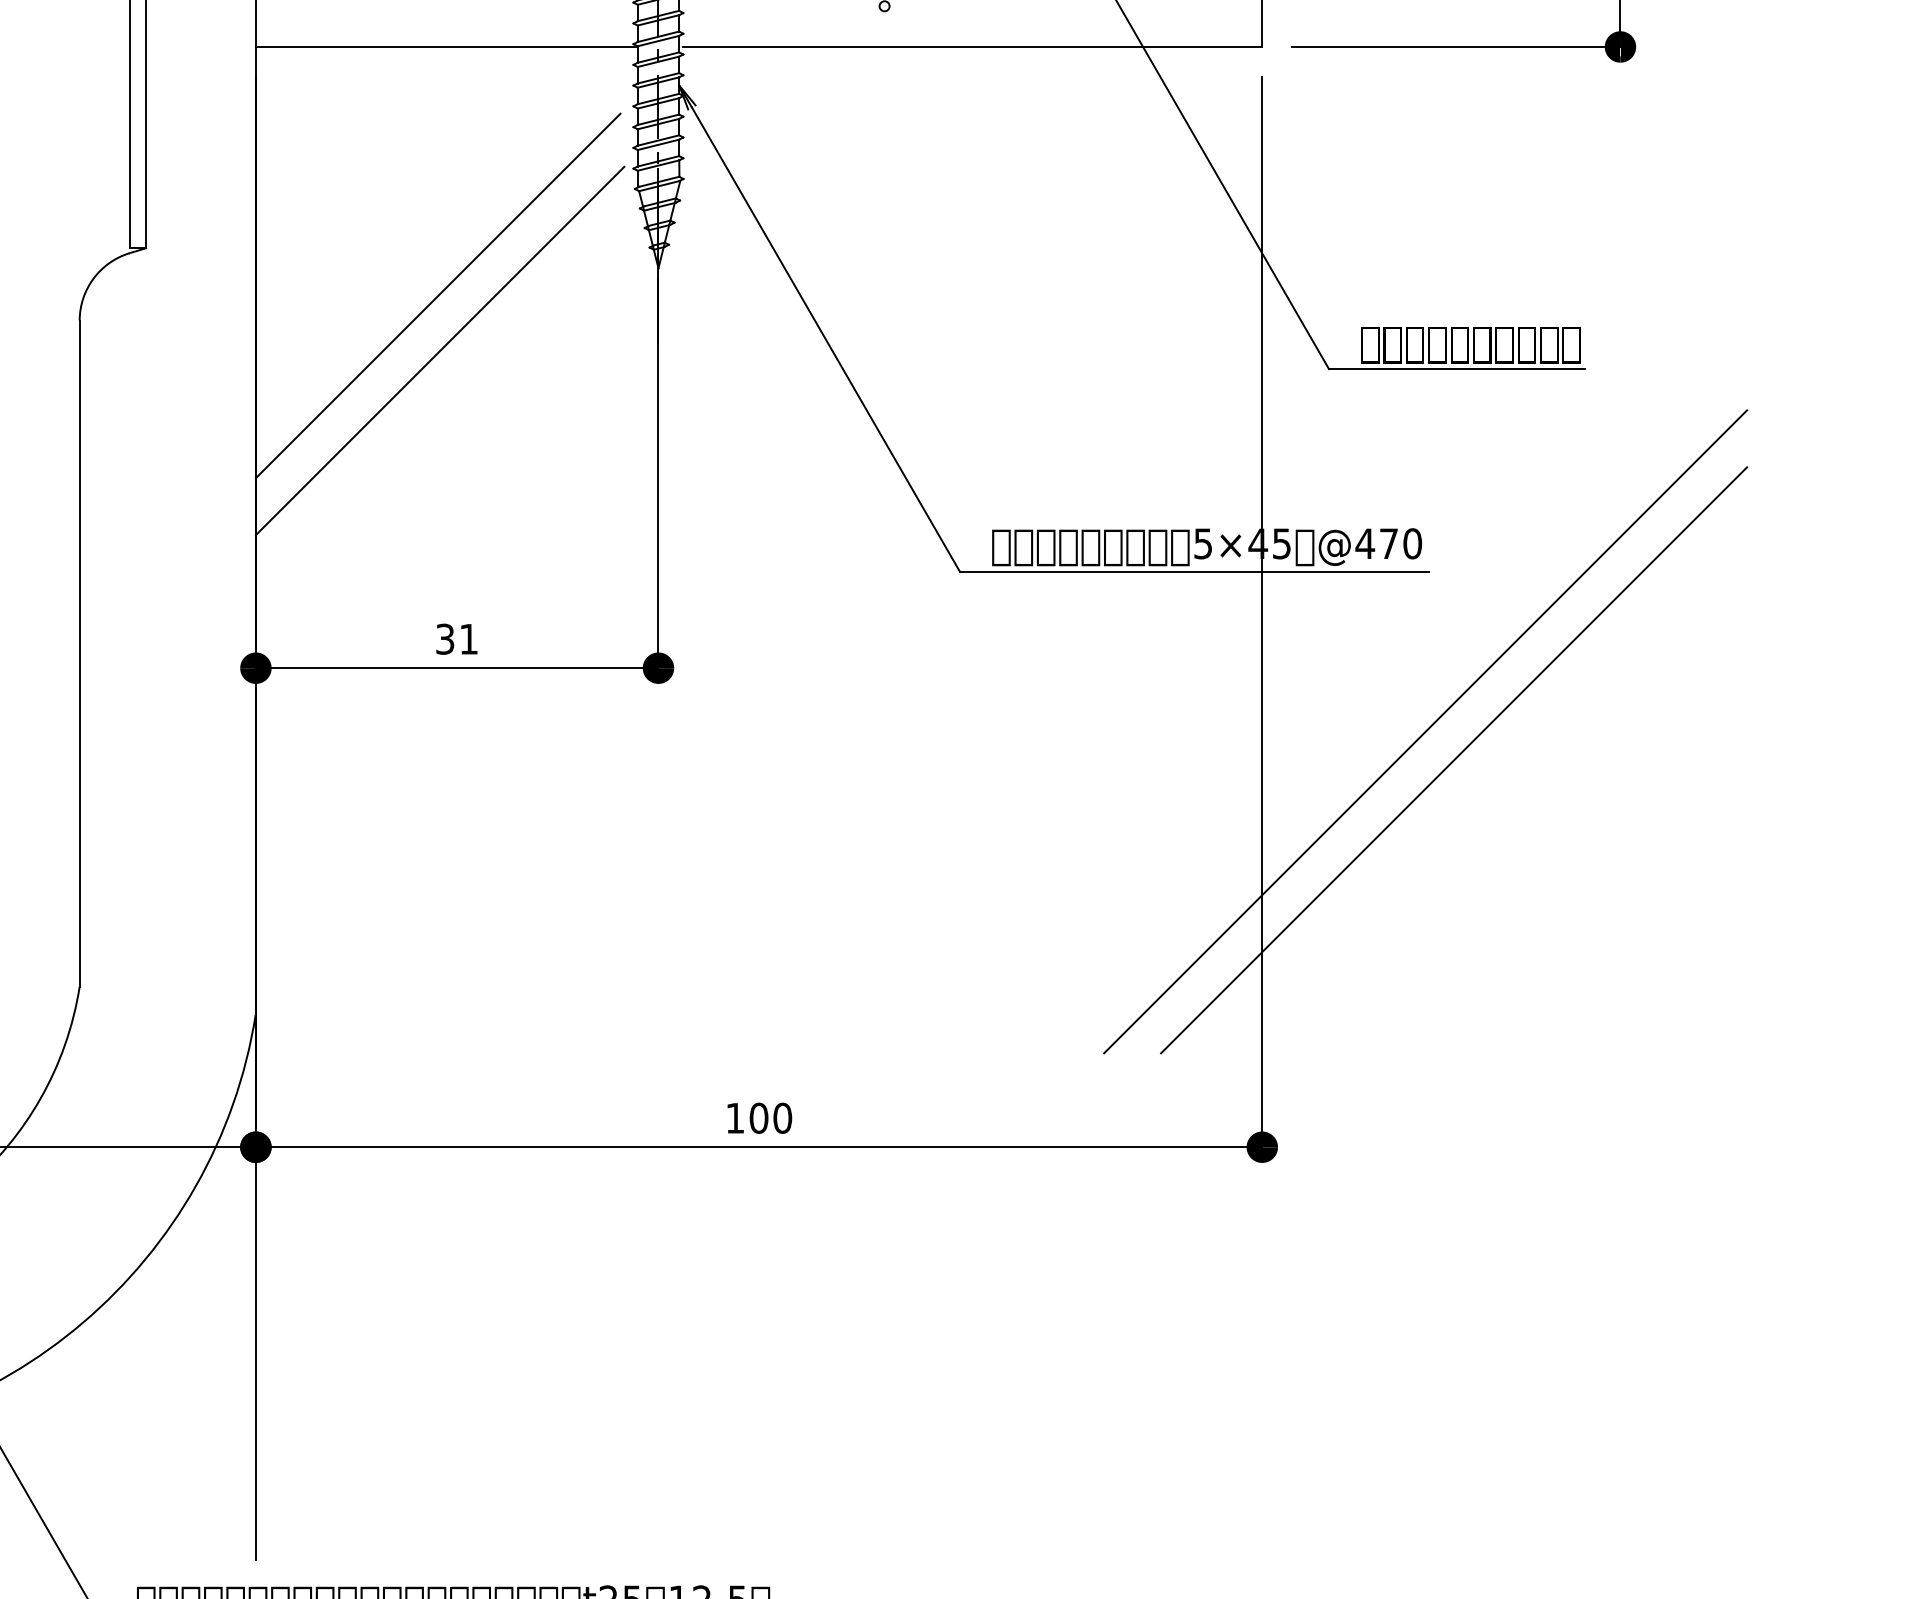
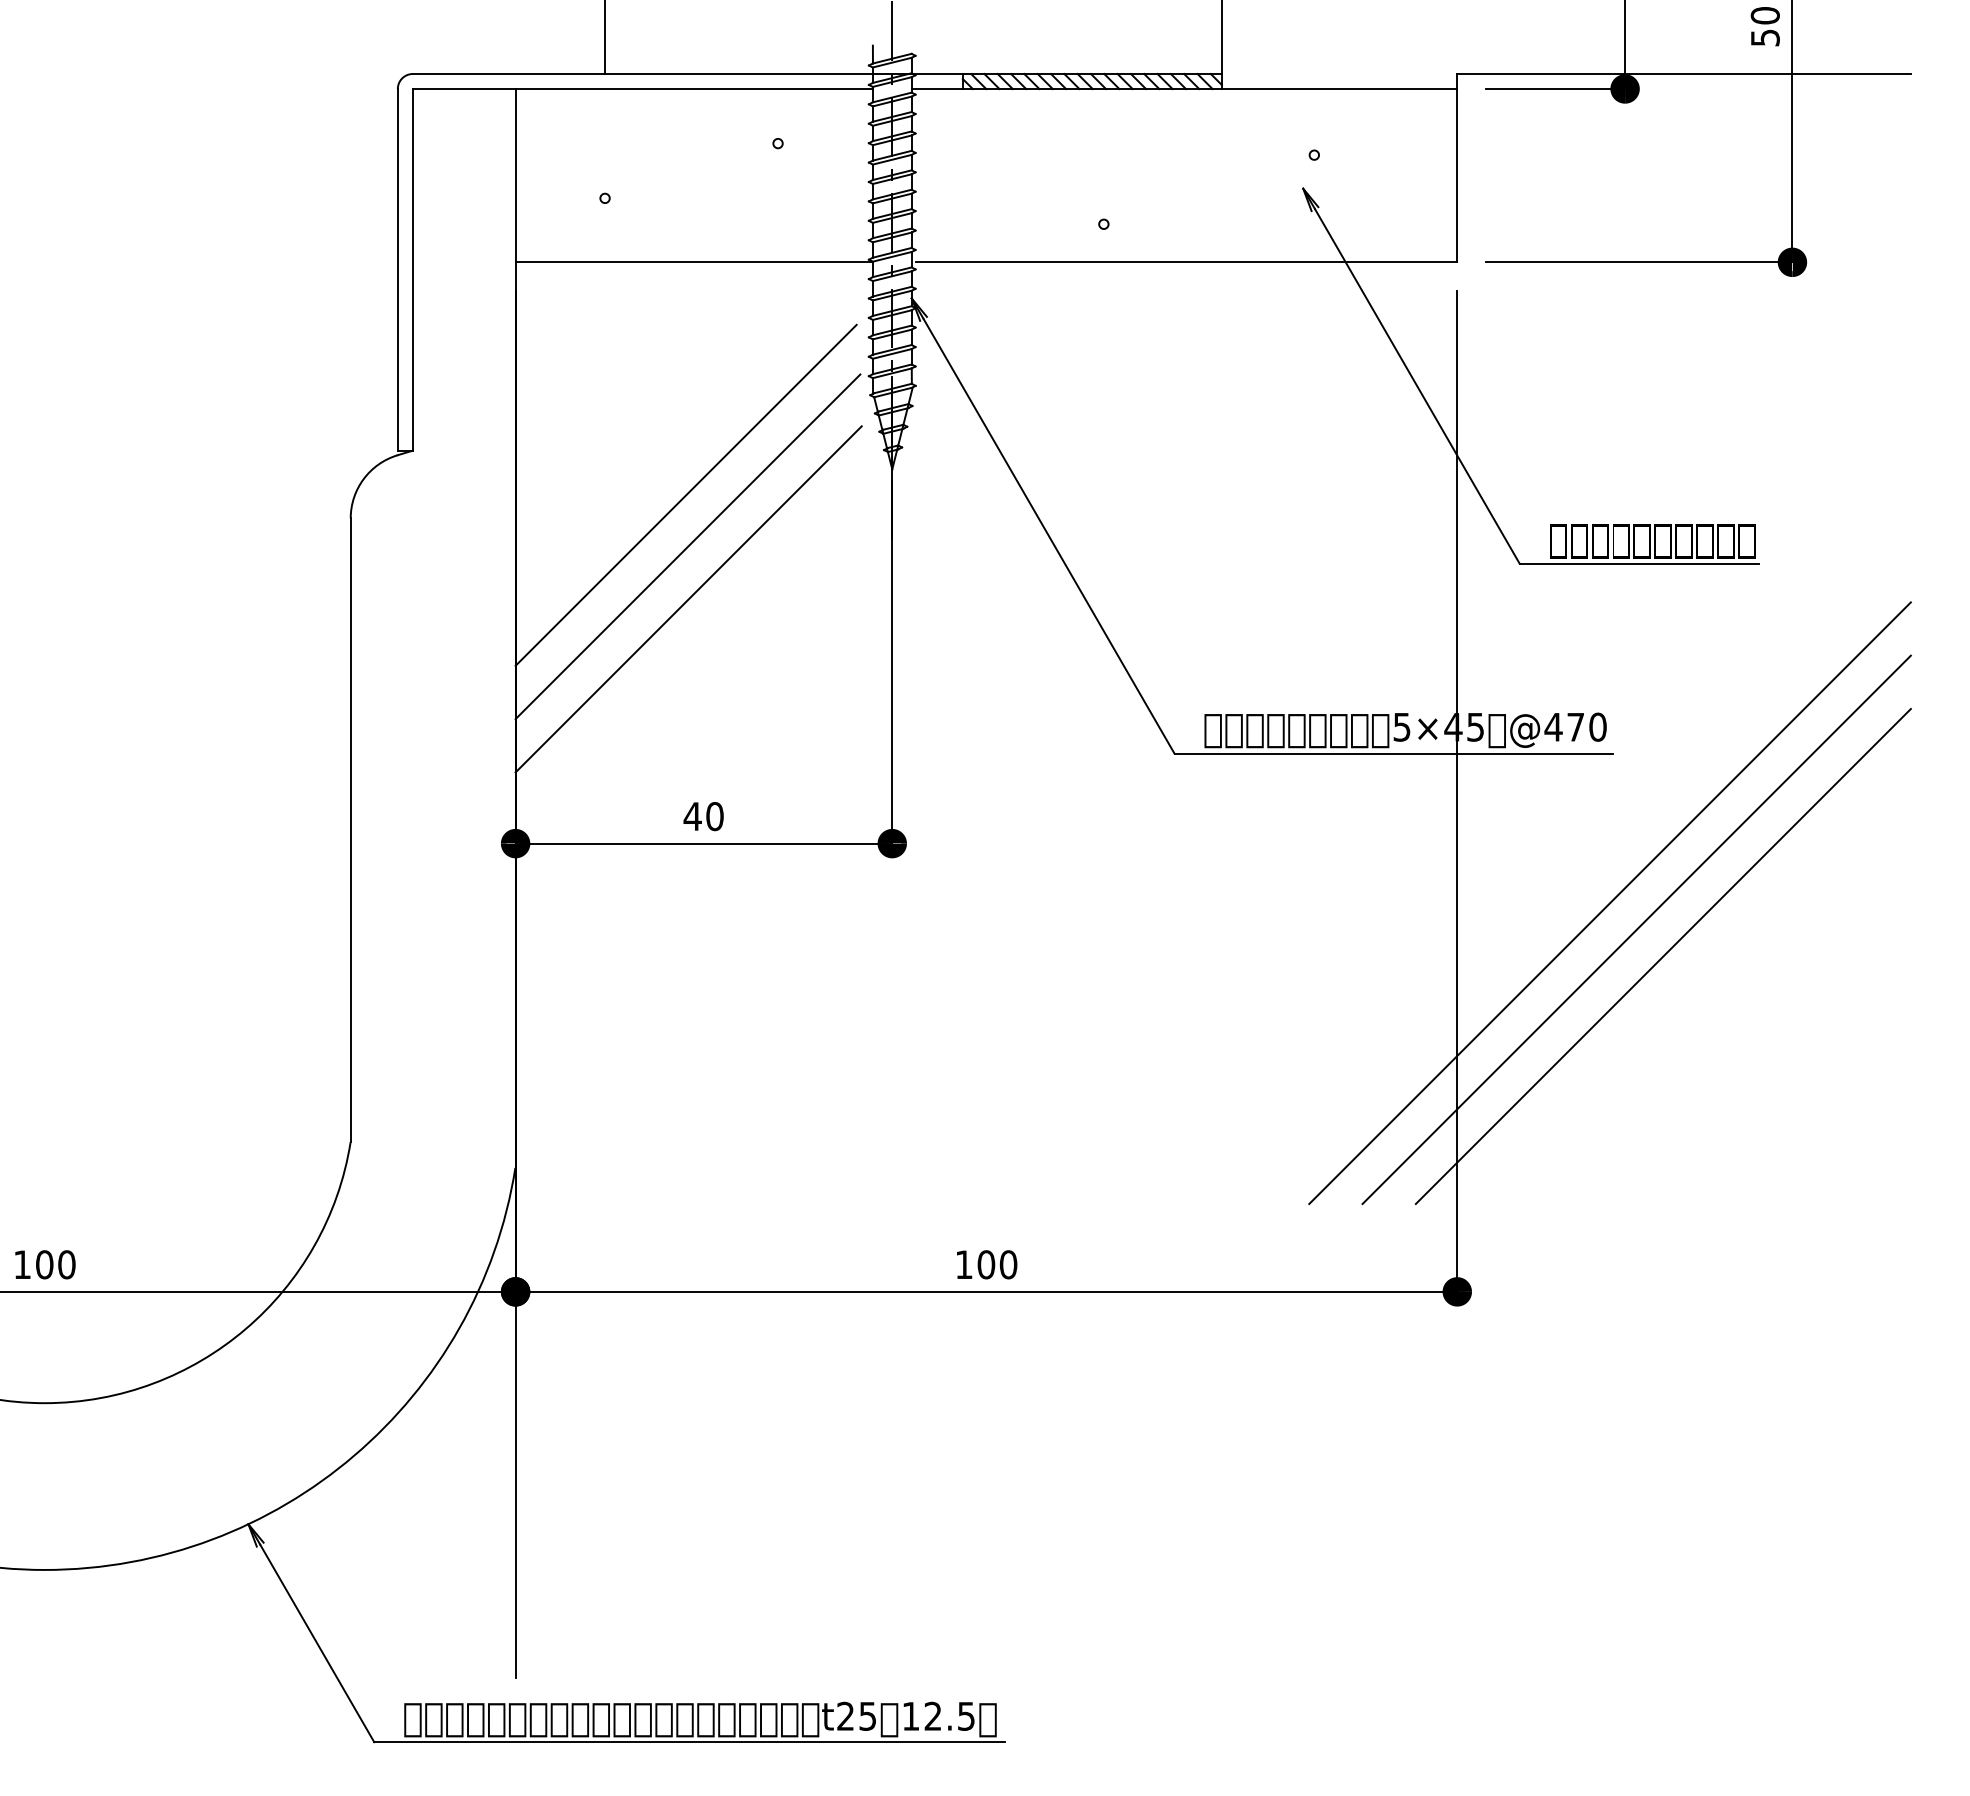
line: (440, 407) -> (688, 599), added
text: (456, 639) -> (703, 816), 31 -> 40
line: (1481, 788) -> (1662, 956), added

